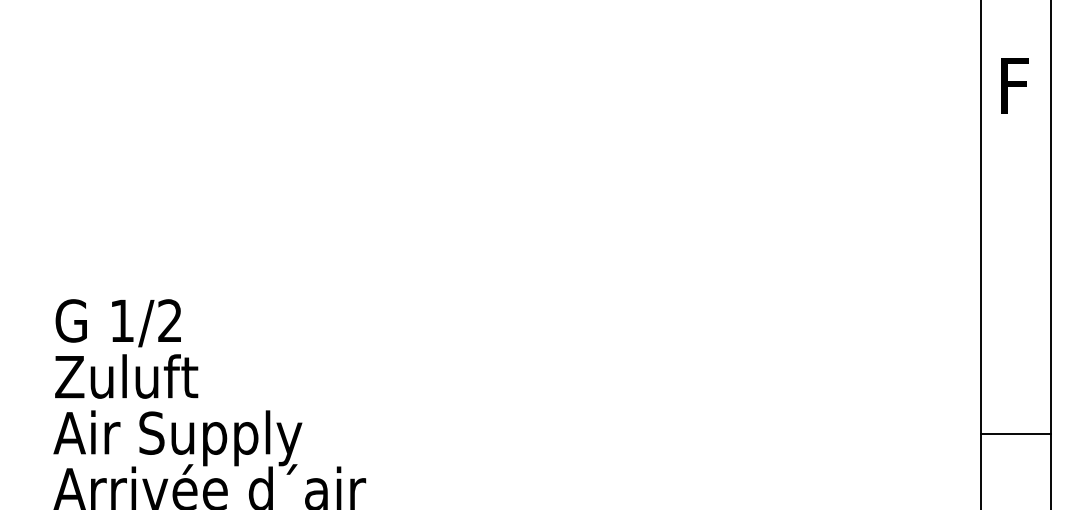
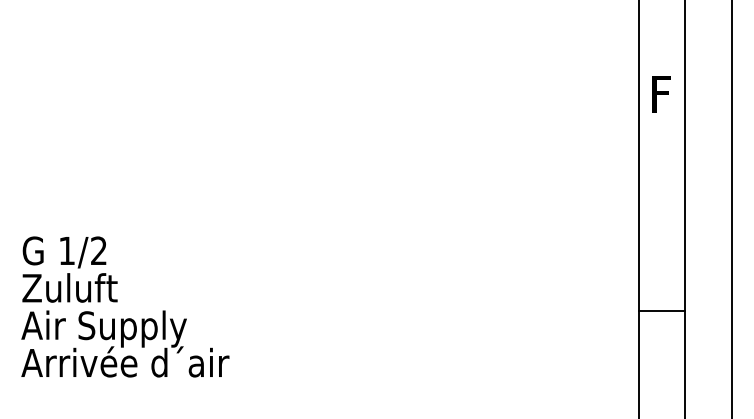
line: (1015, 432) -> (661, 310), moved

